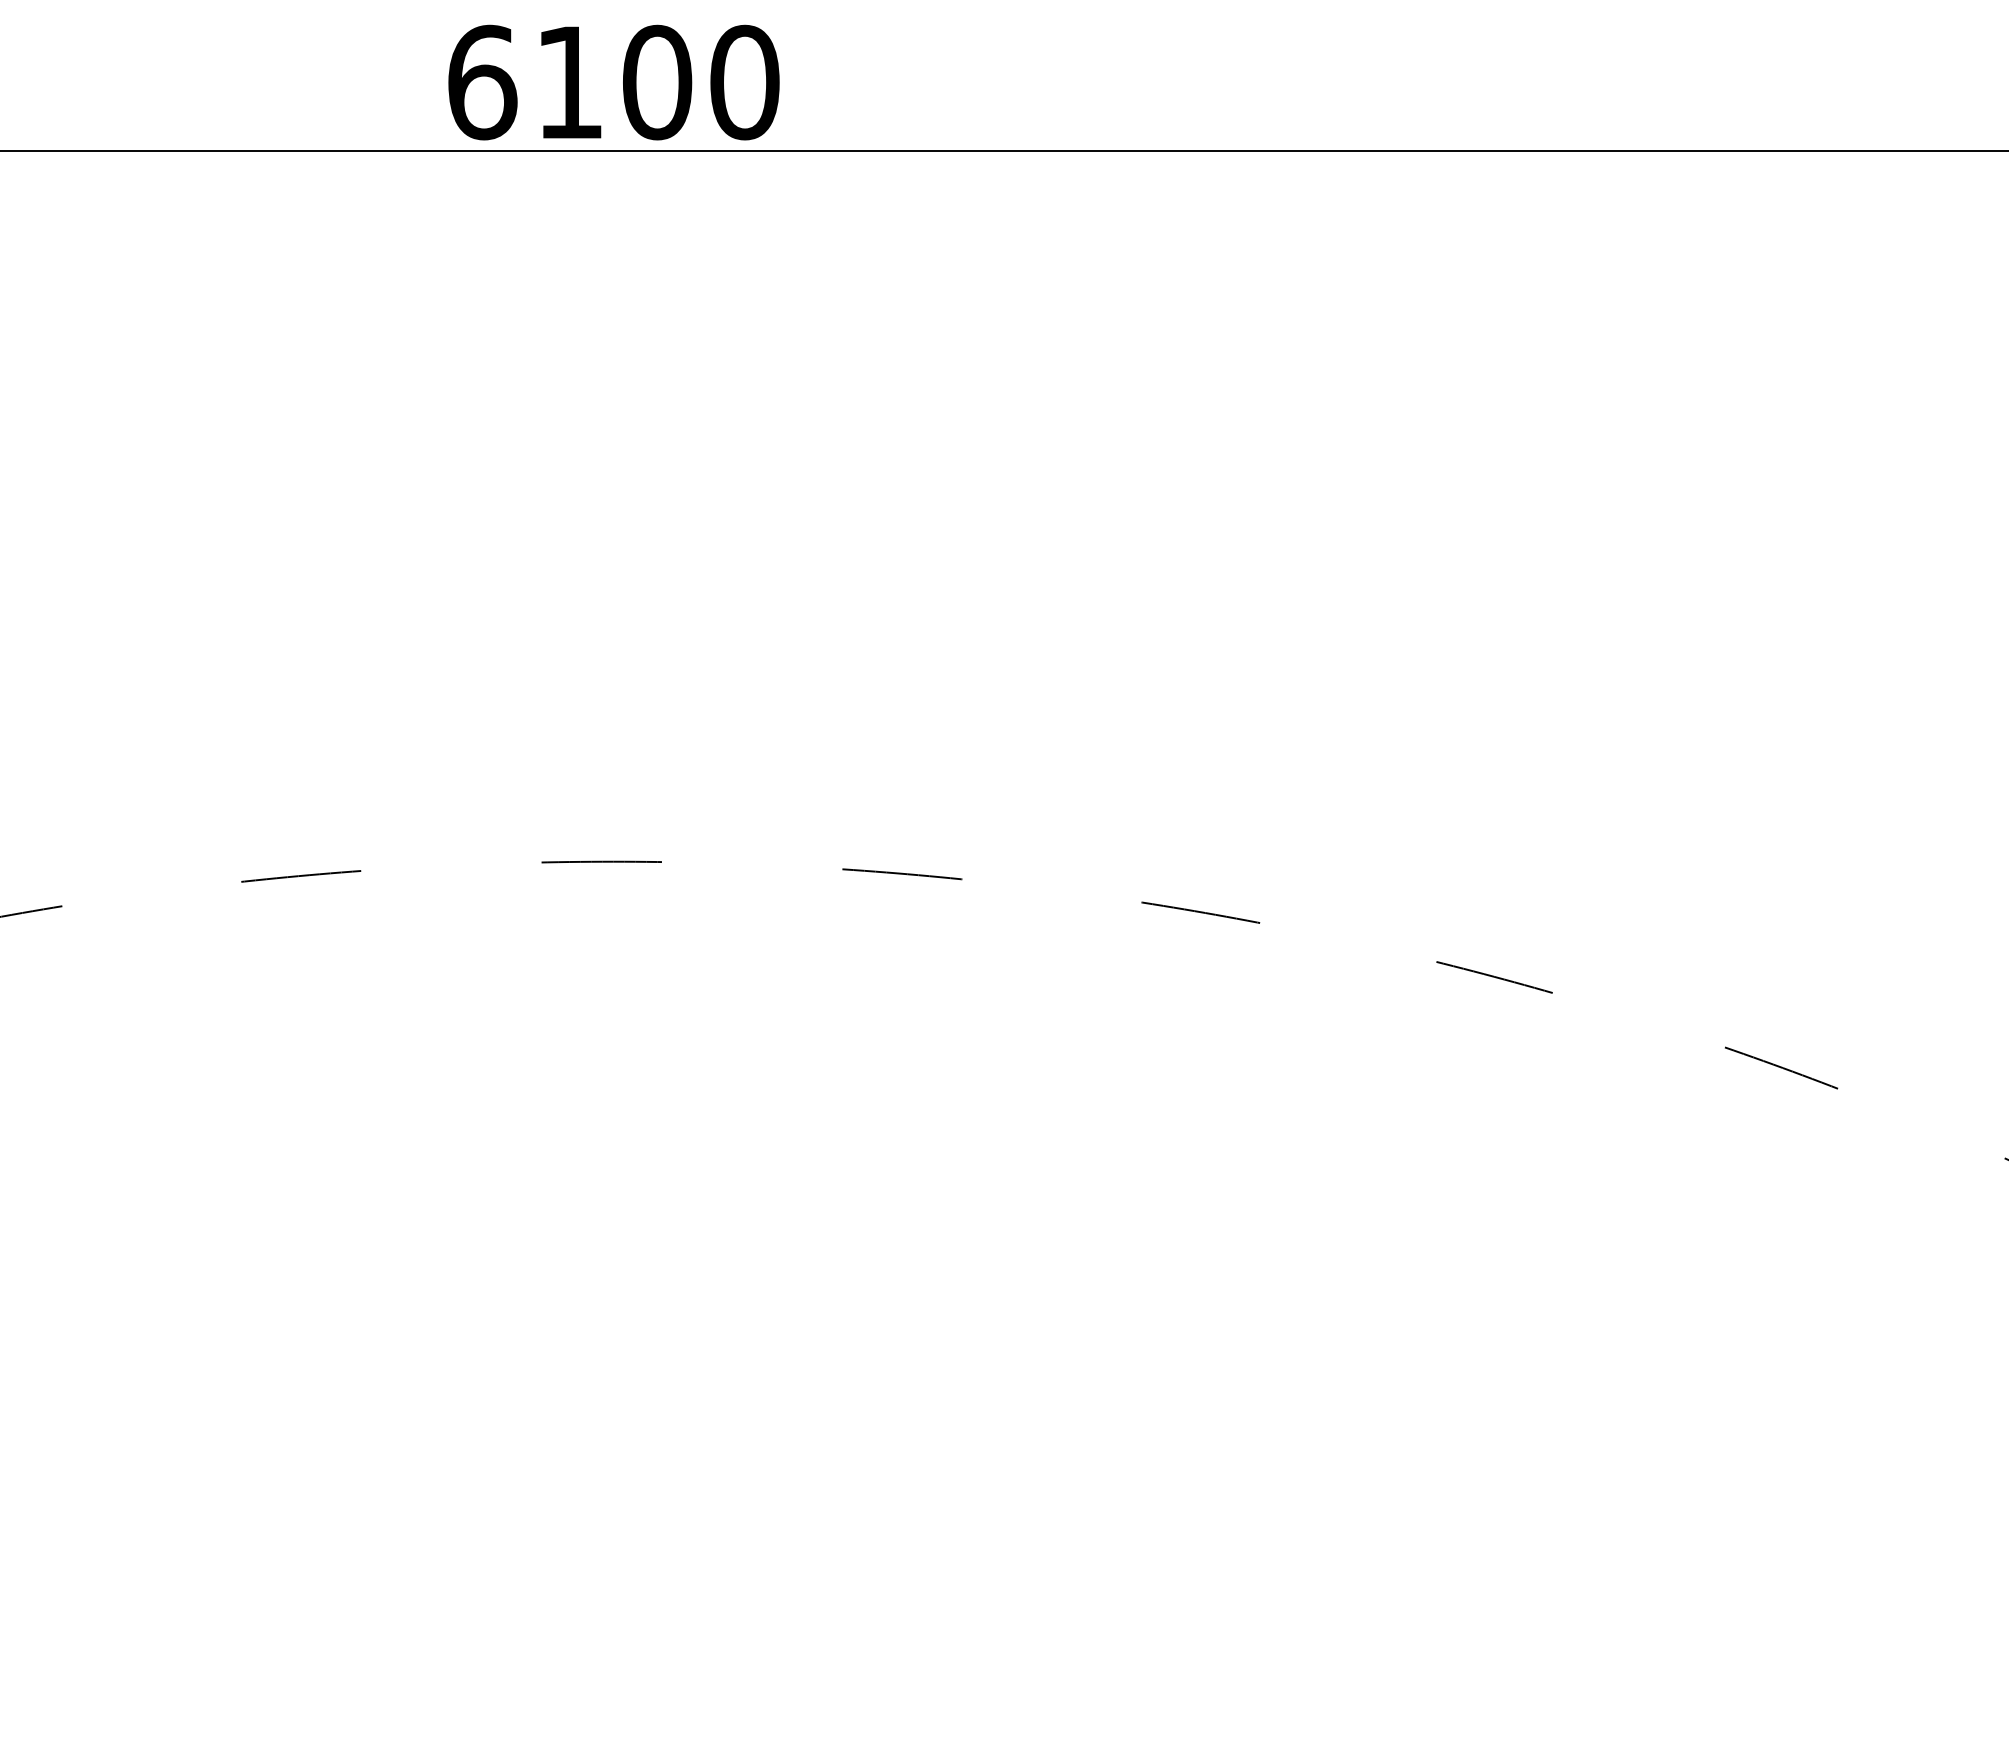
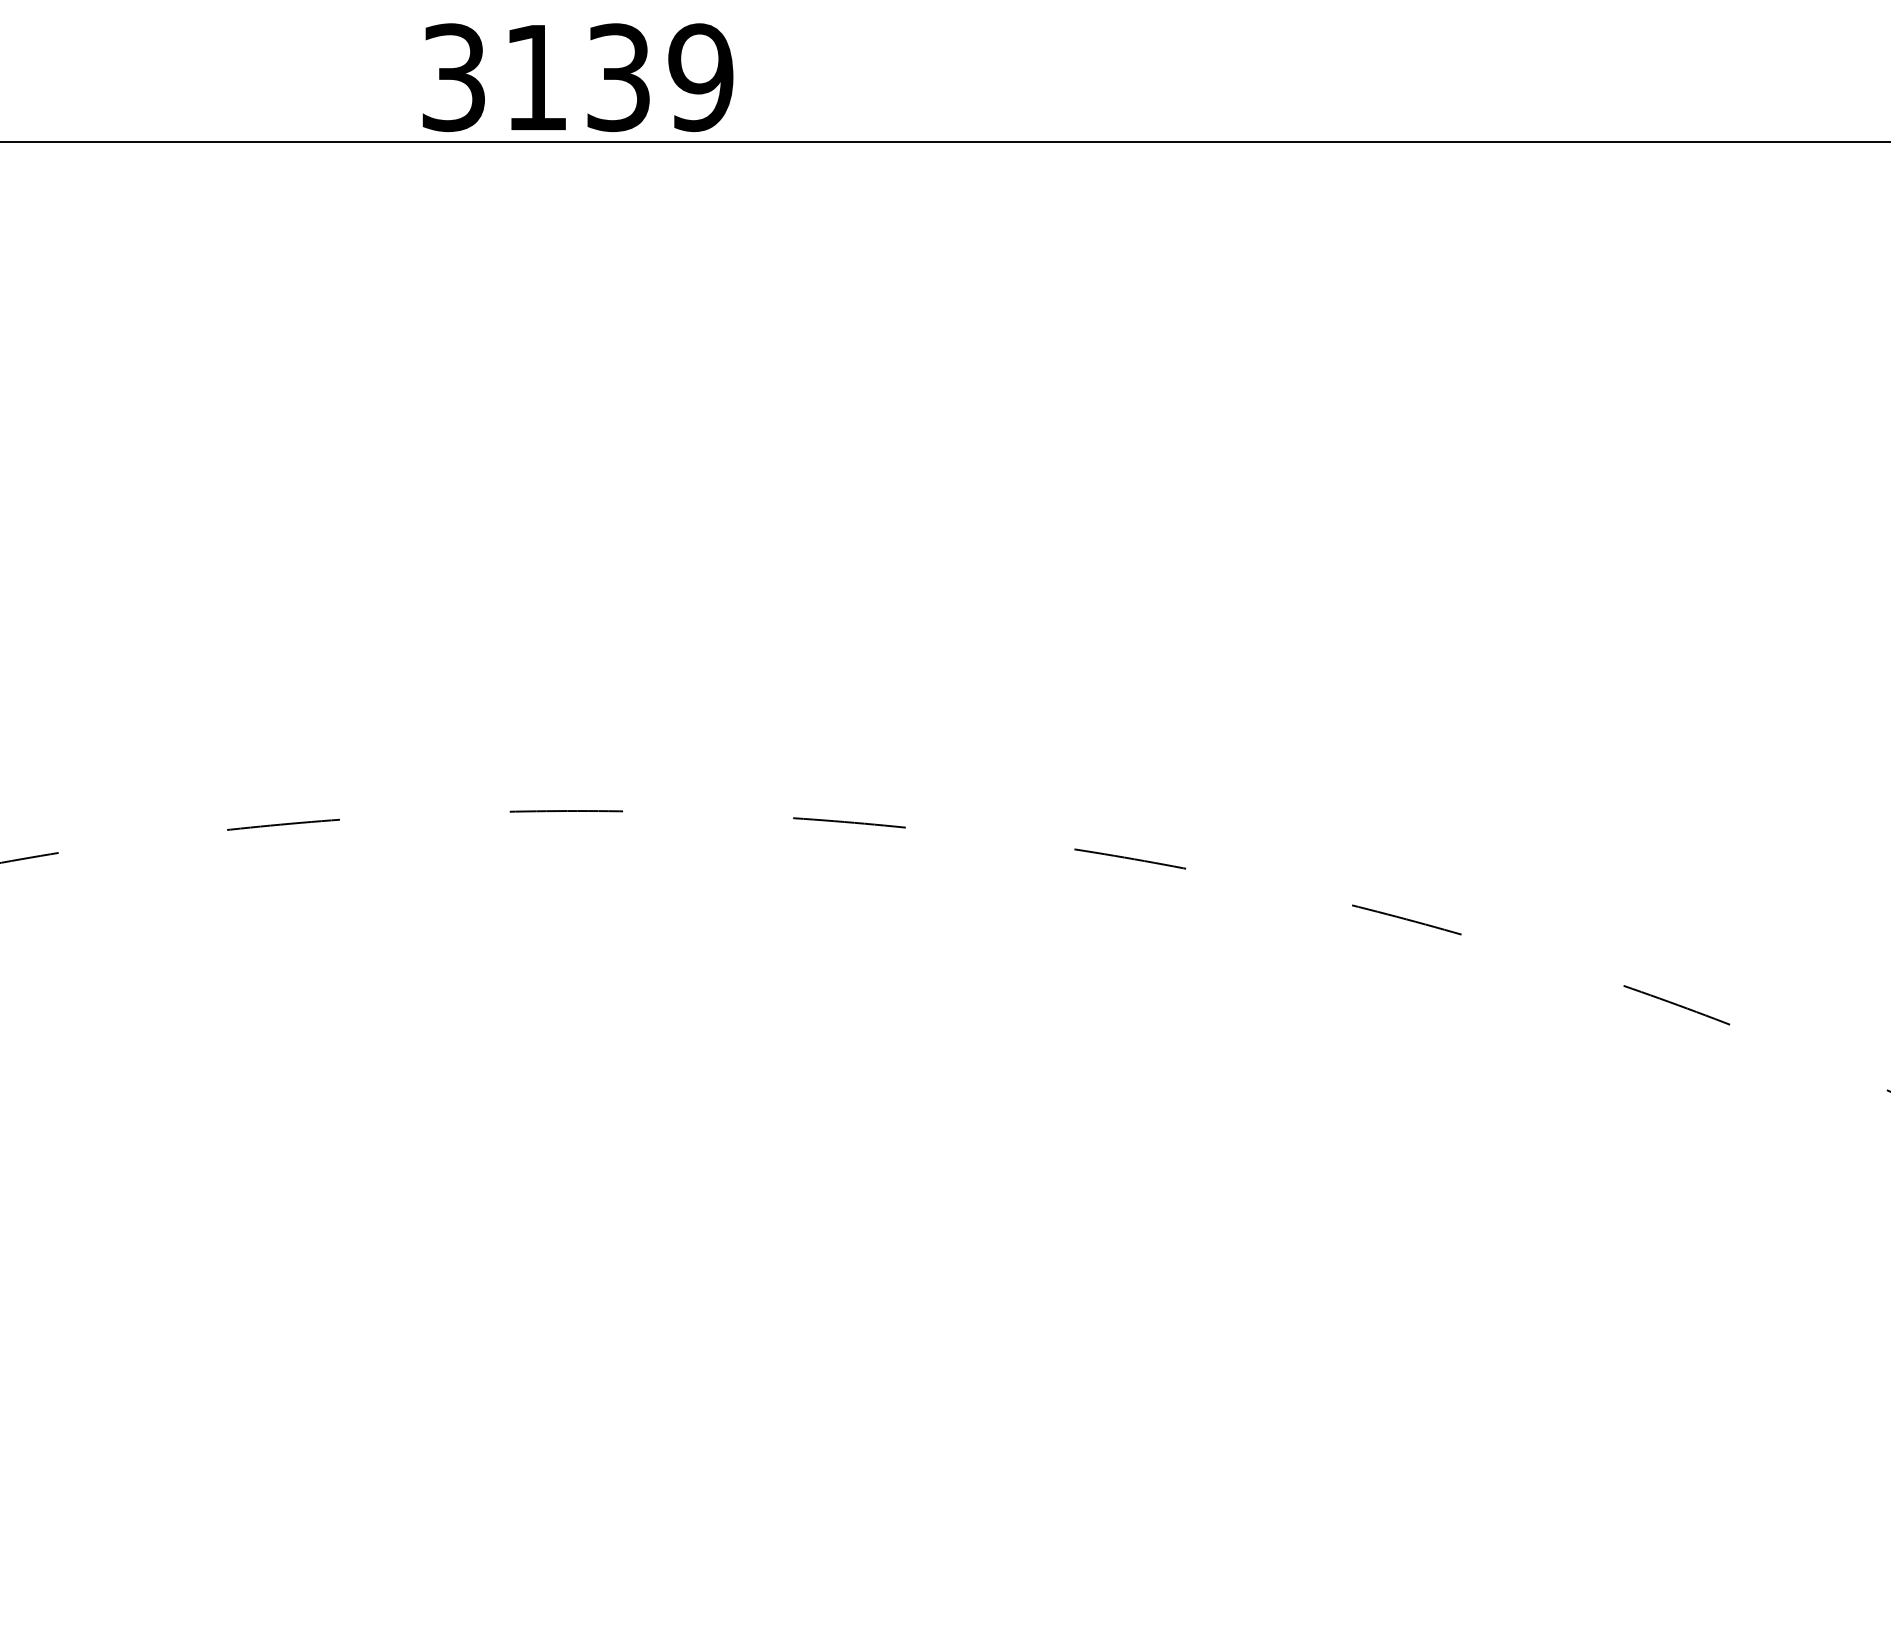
text: (613, 82) -> (577, 77), 6100 -> 3139

